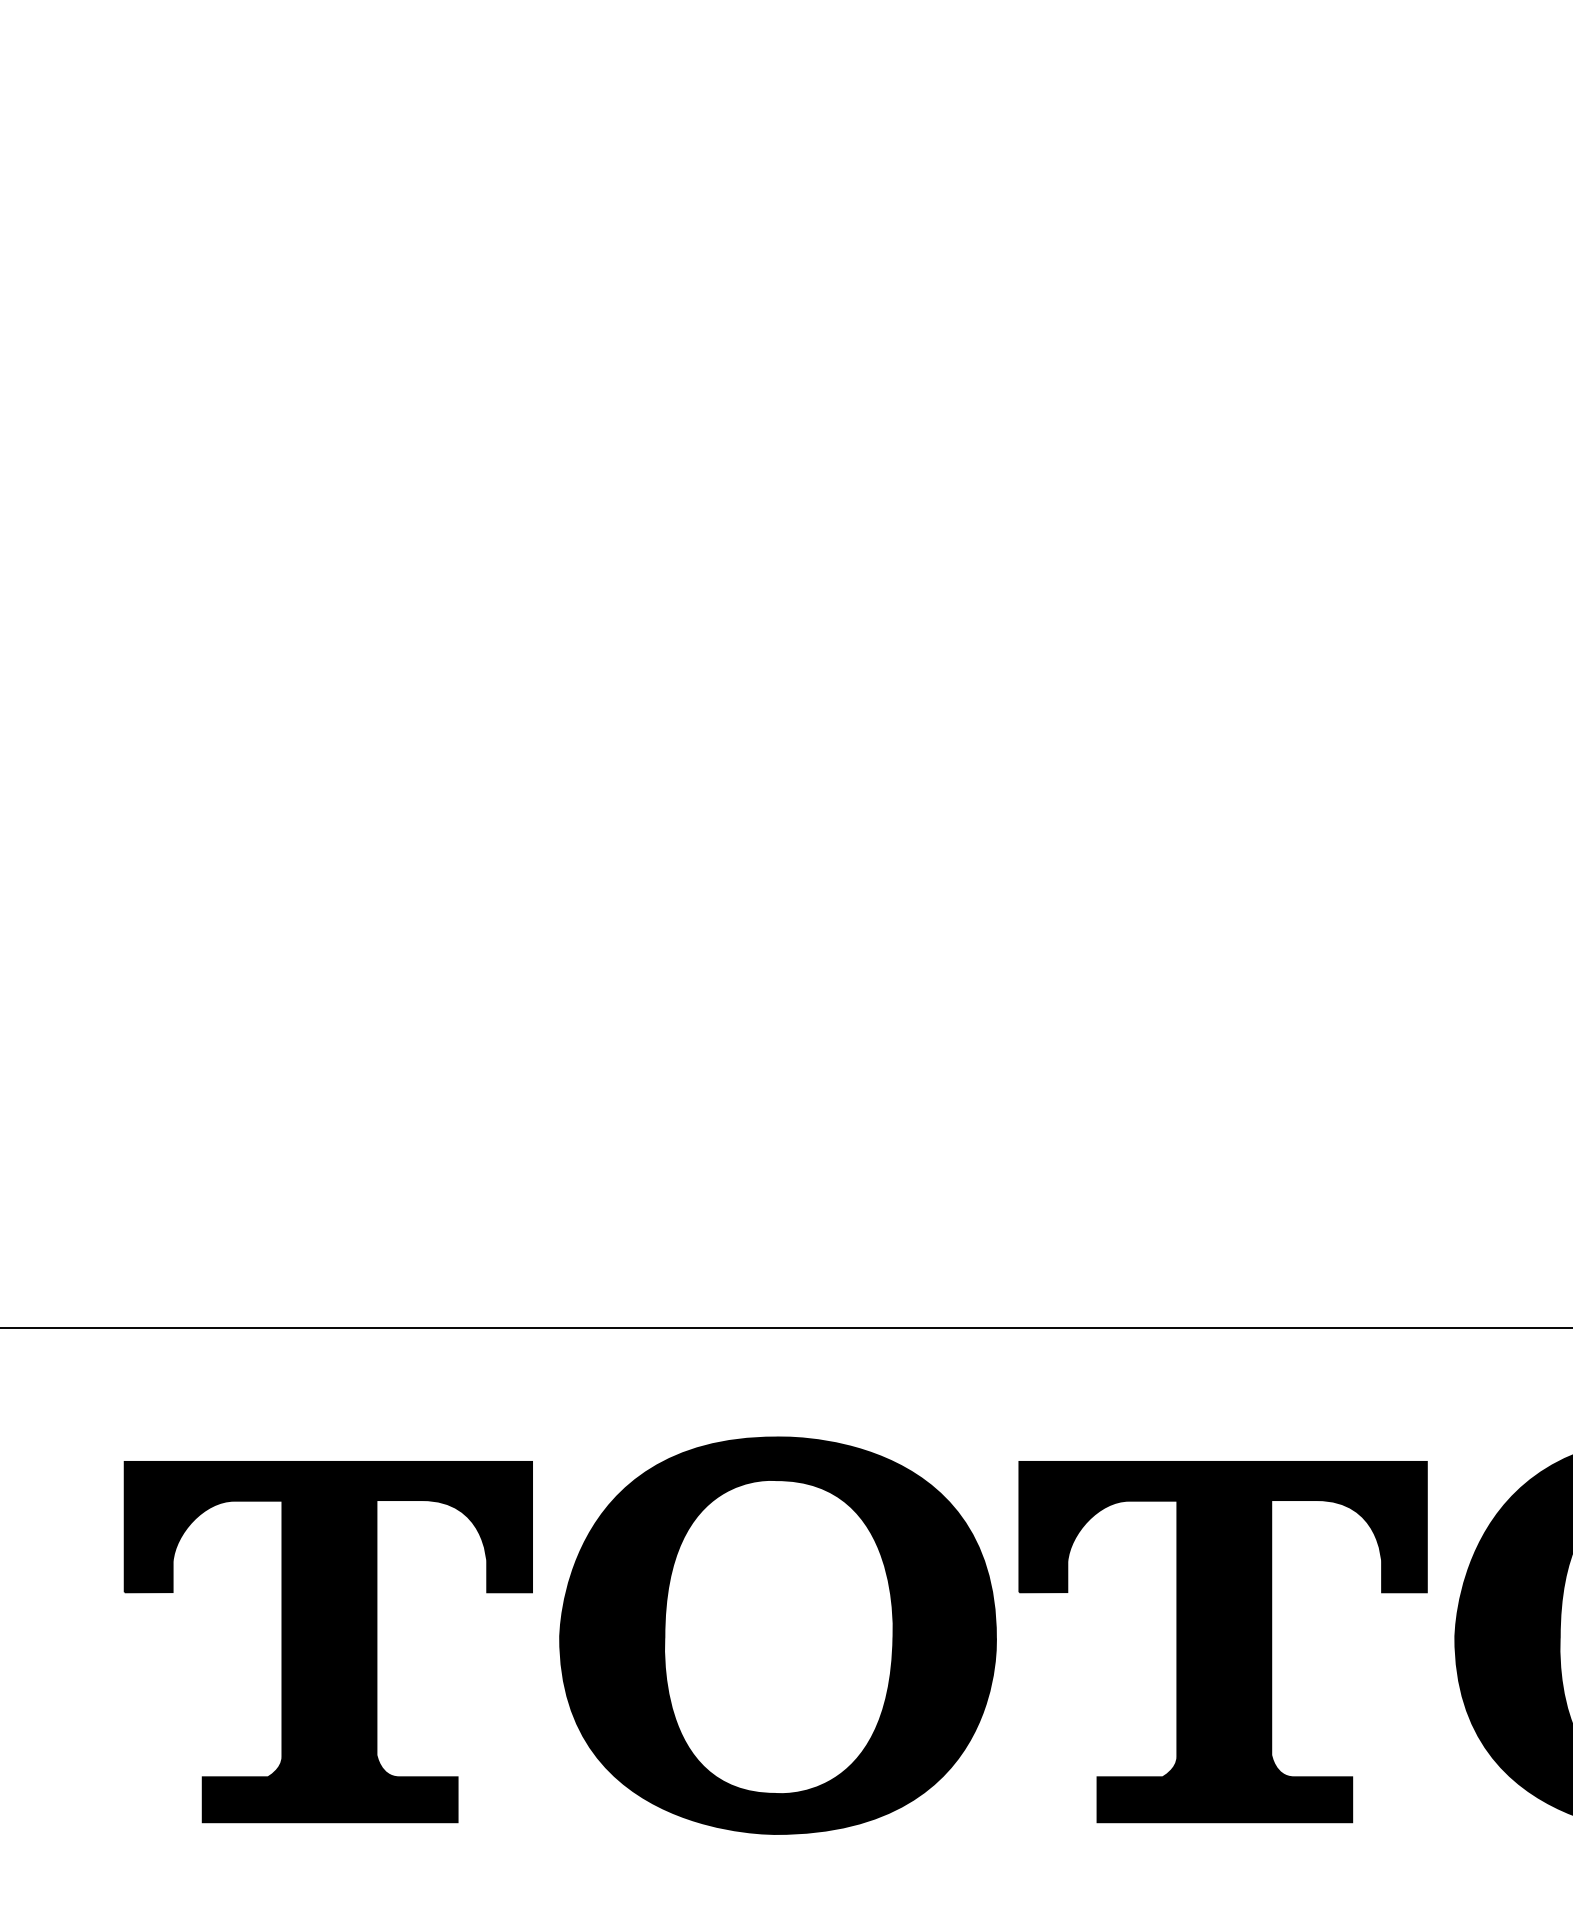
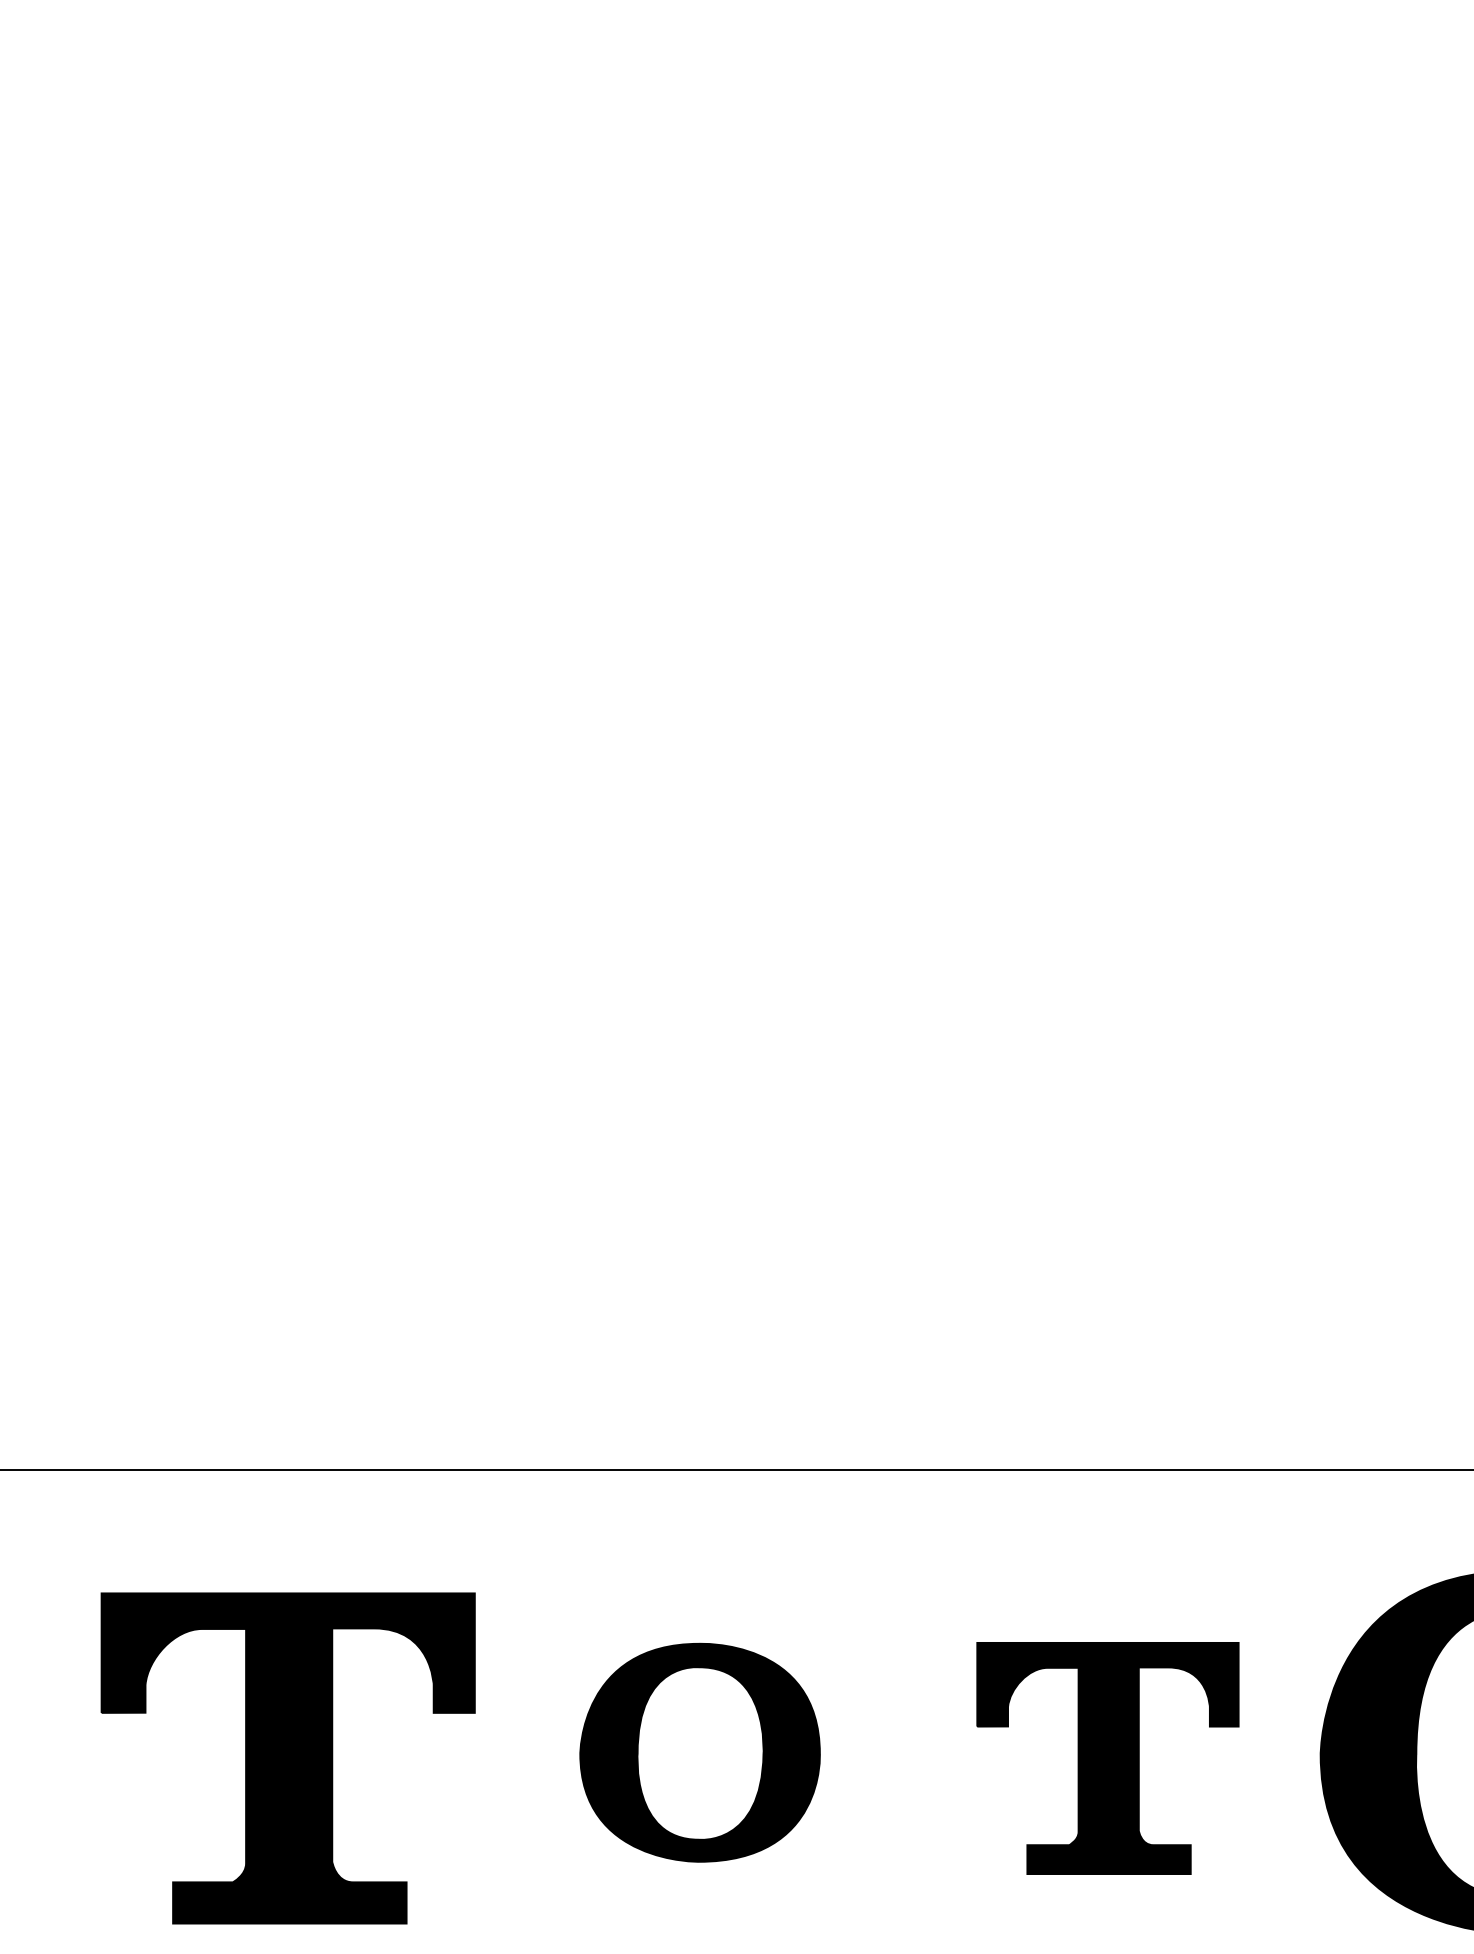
part: (777, 1635) -> (699, 1752), size x0.6
part: (1222, 1642) -> (1107, 1758), size x0.7

